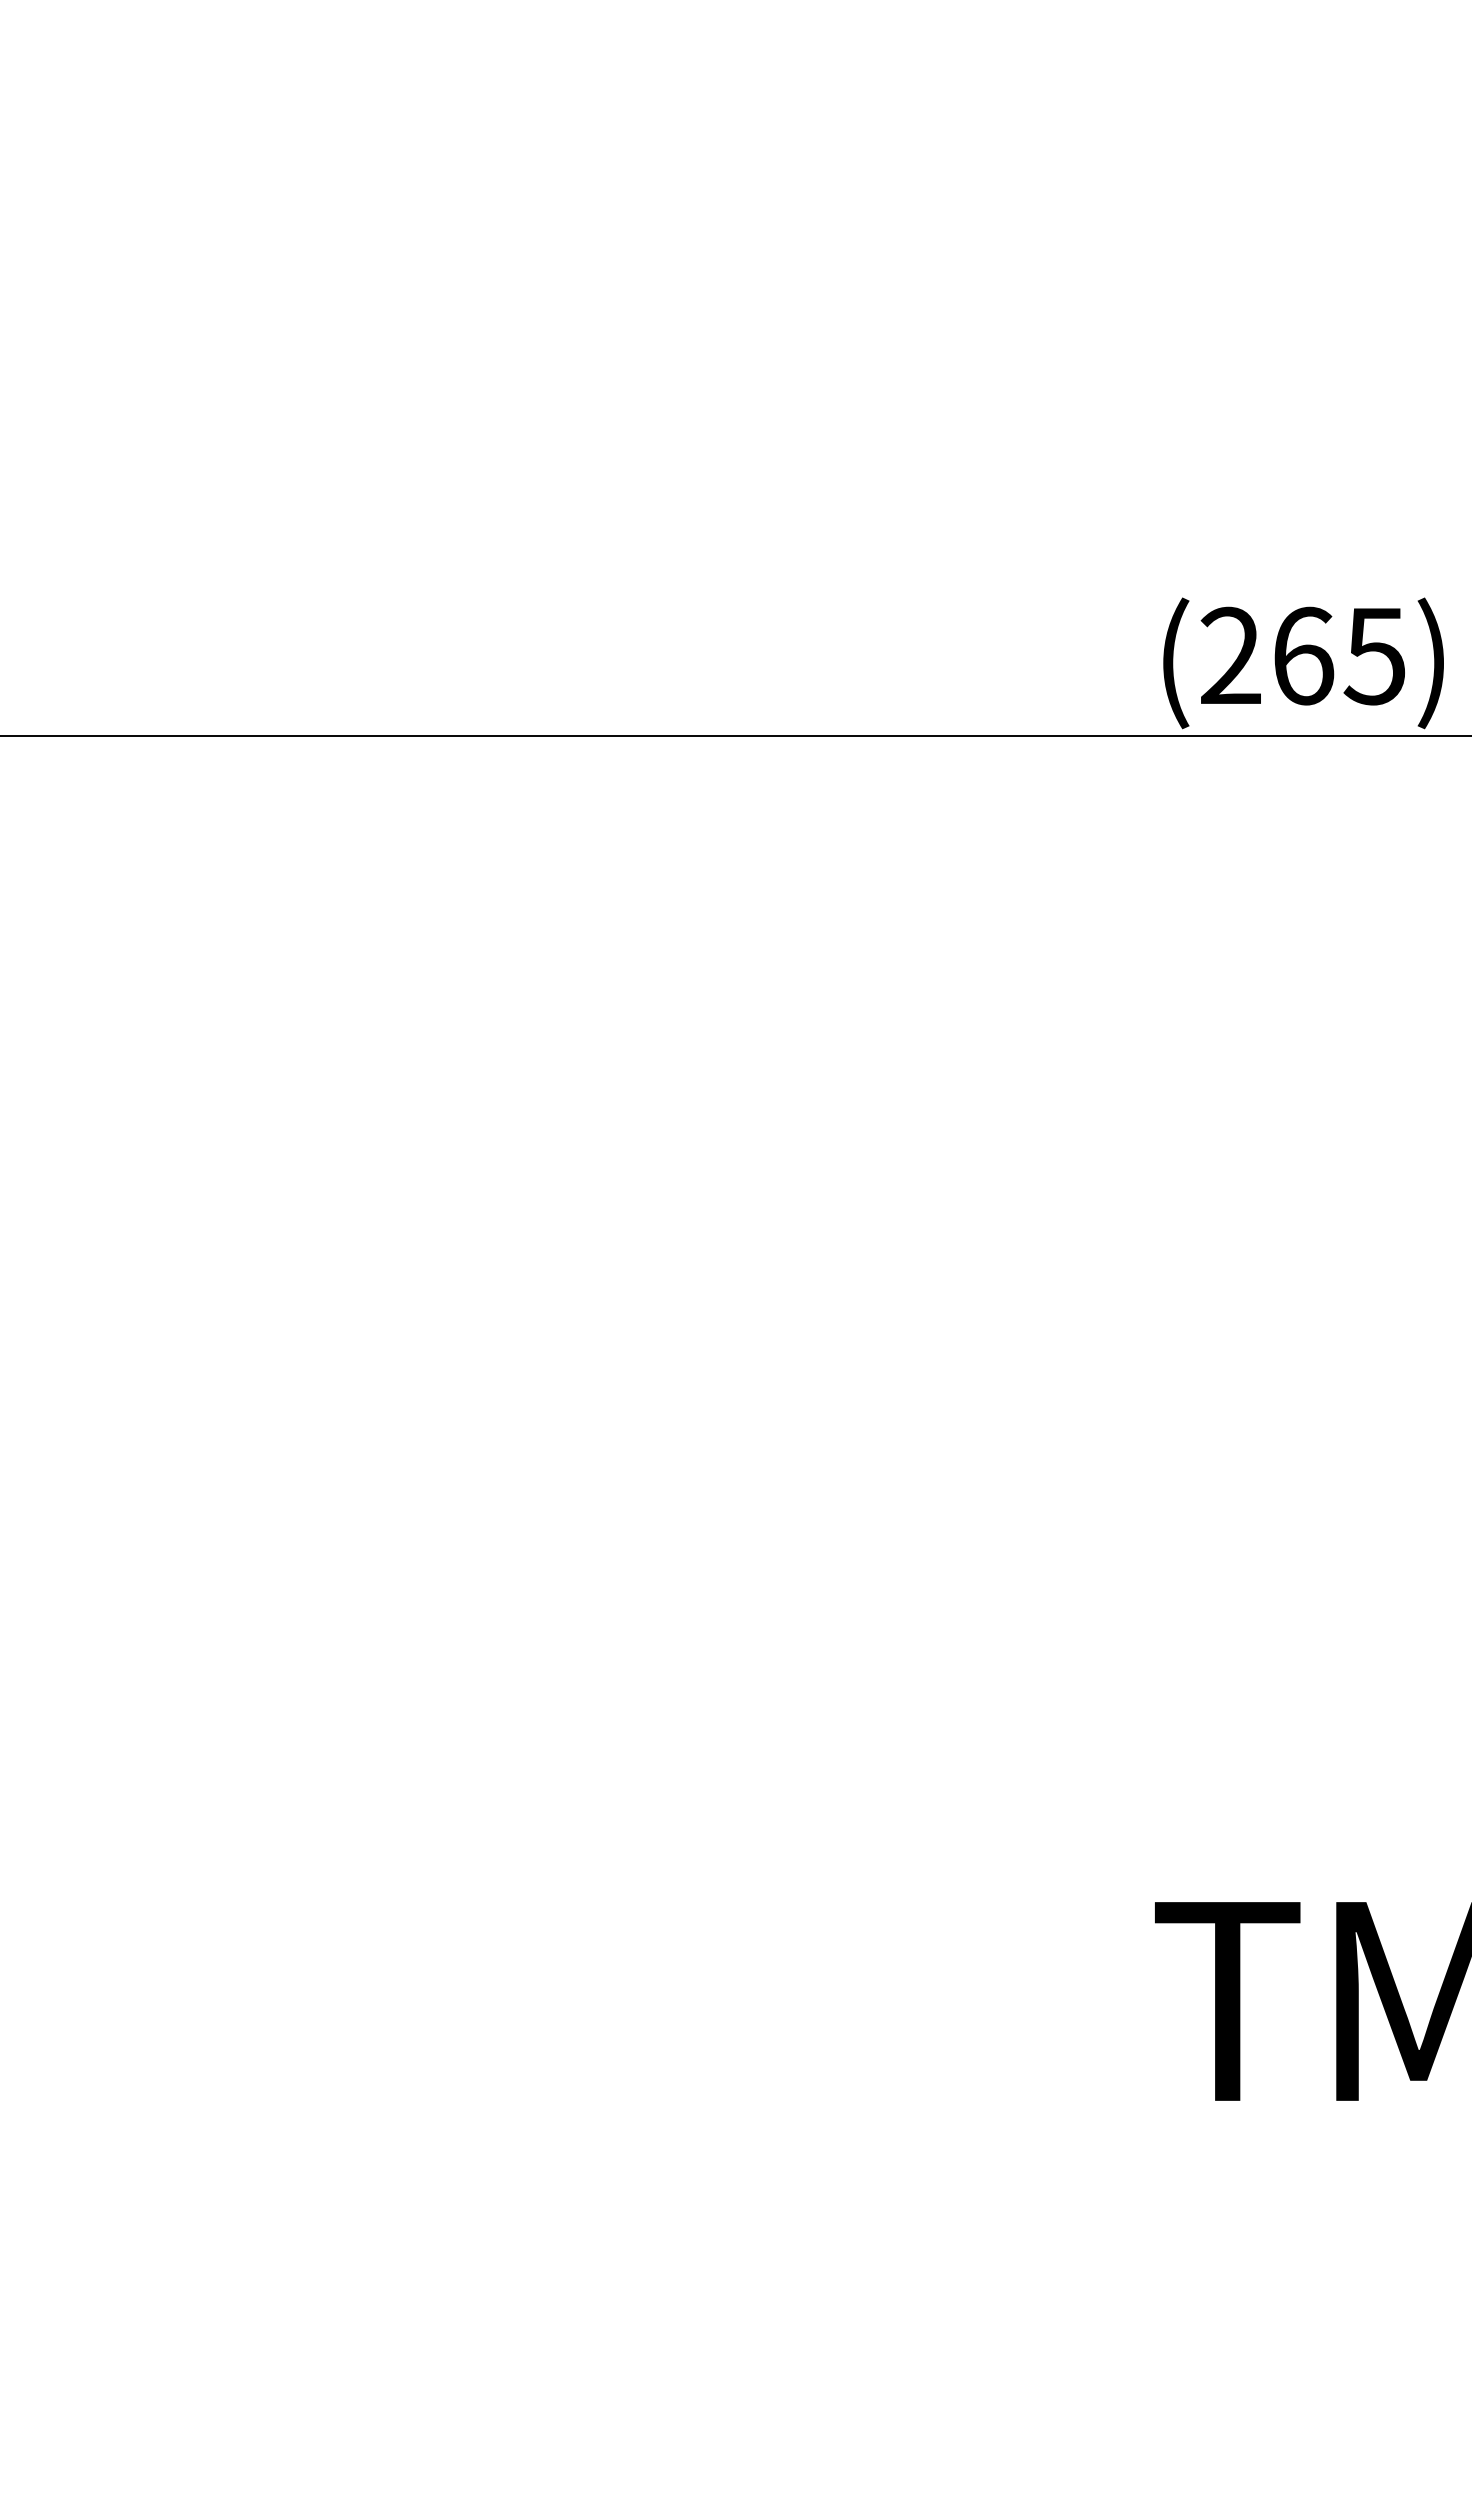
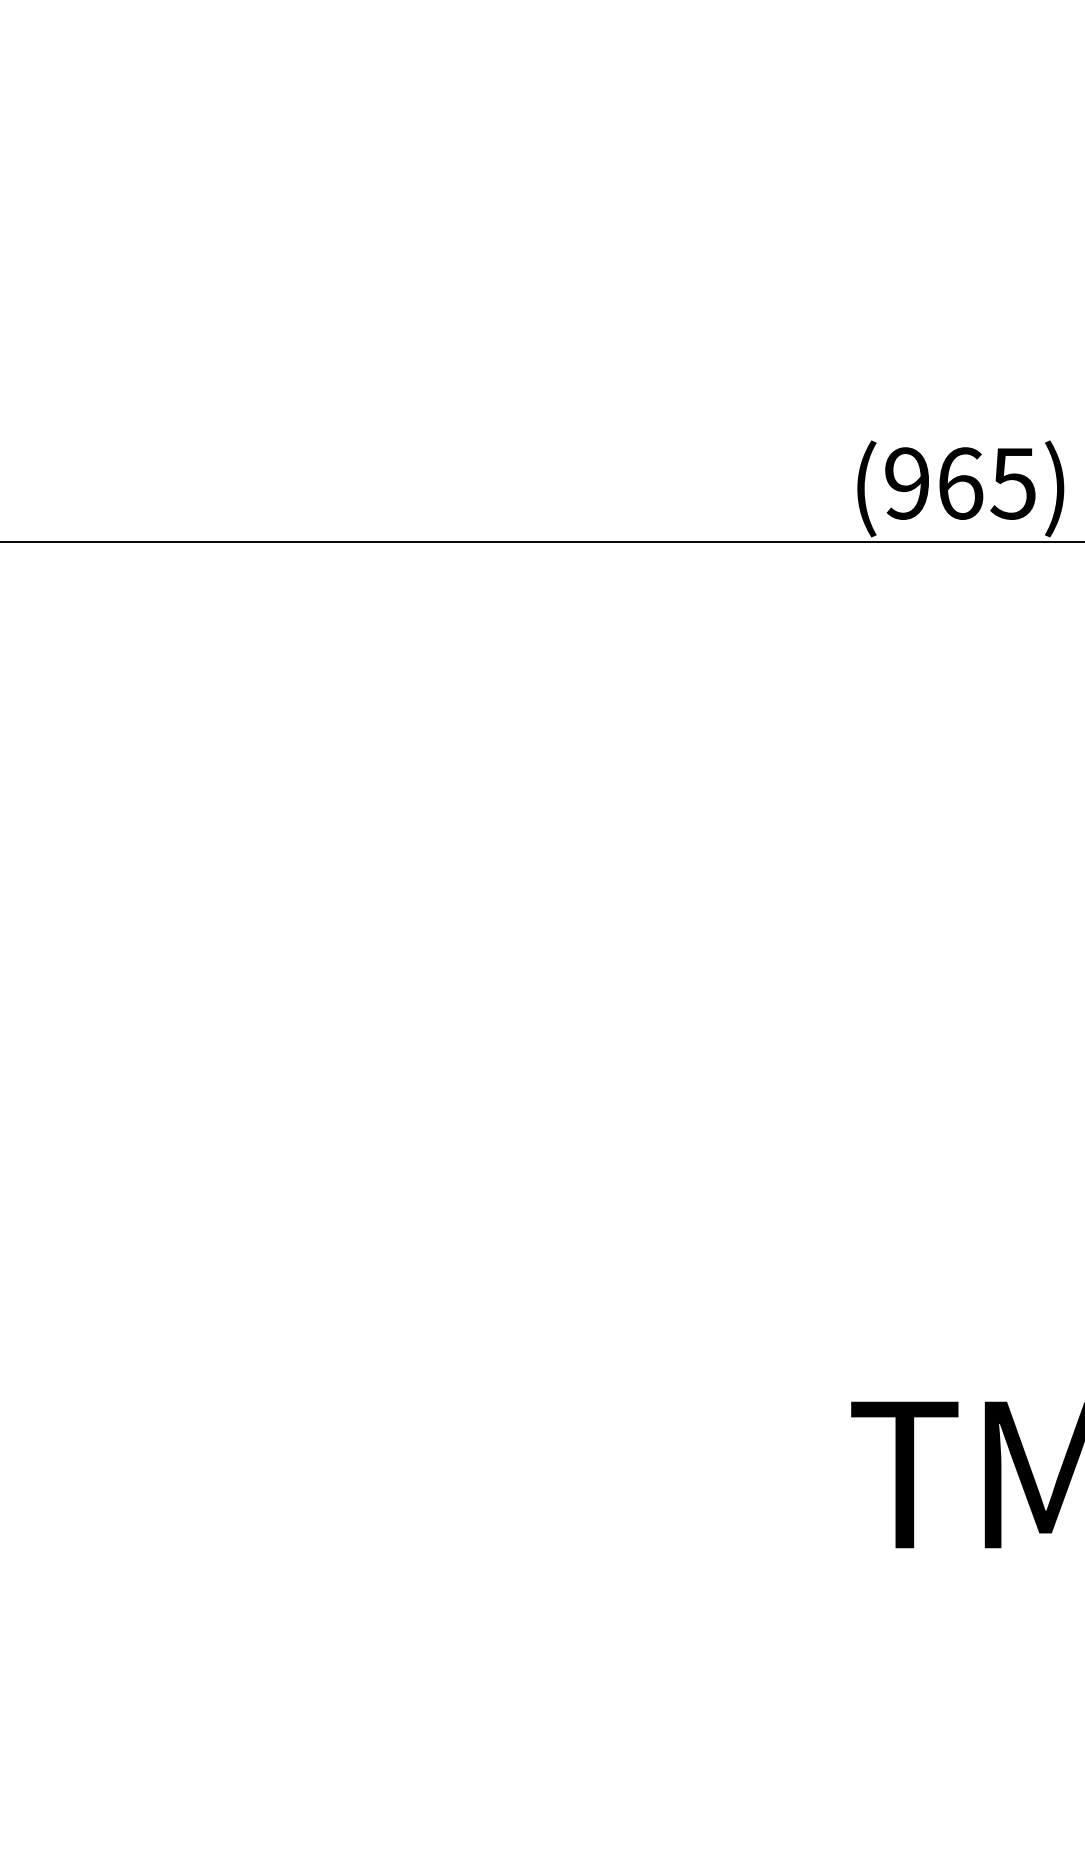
text: (1230, 656) -> (906, 483), (265) -> (965)

